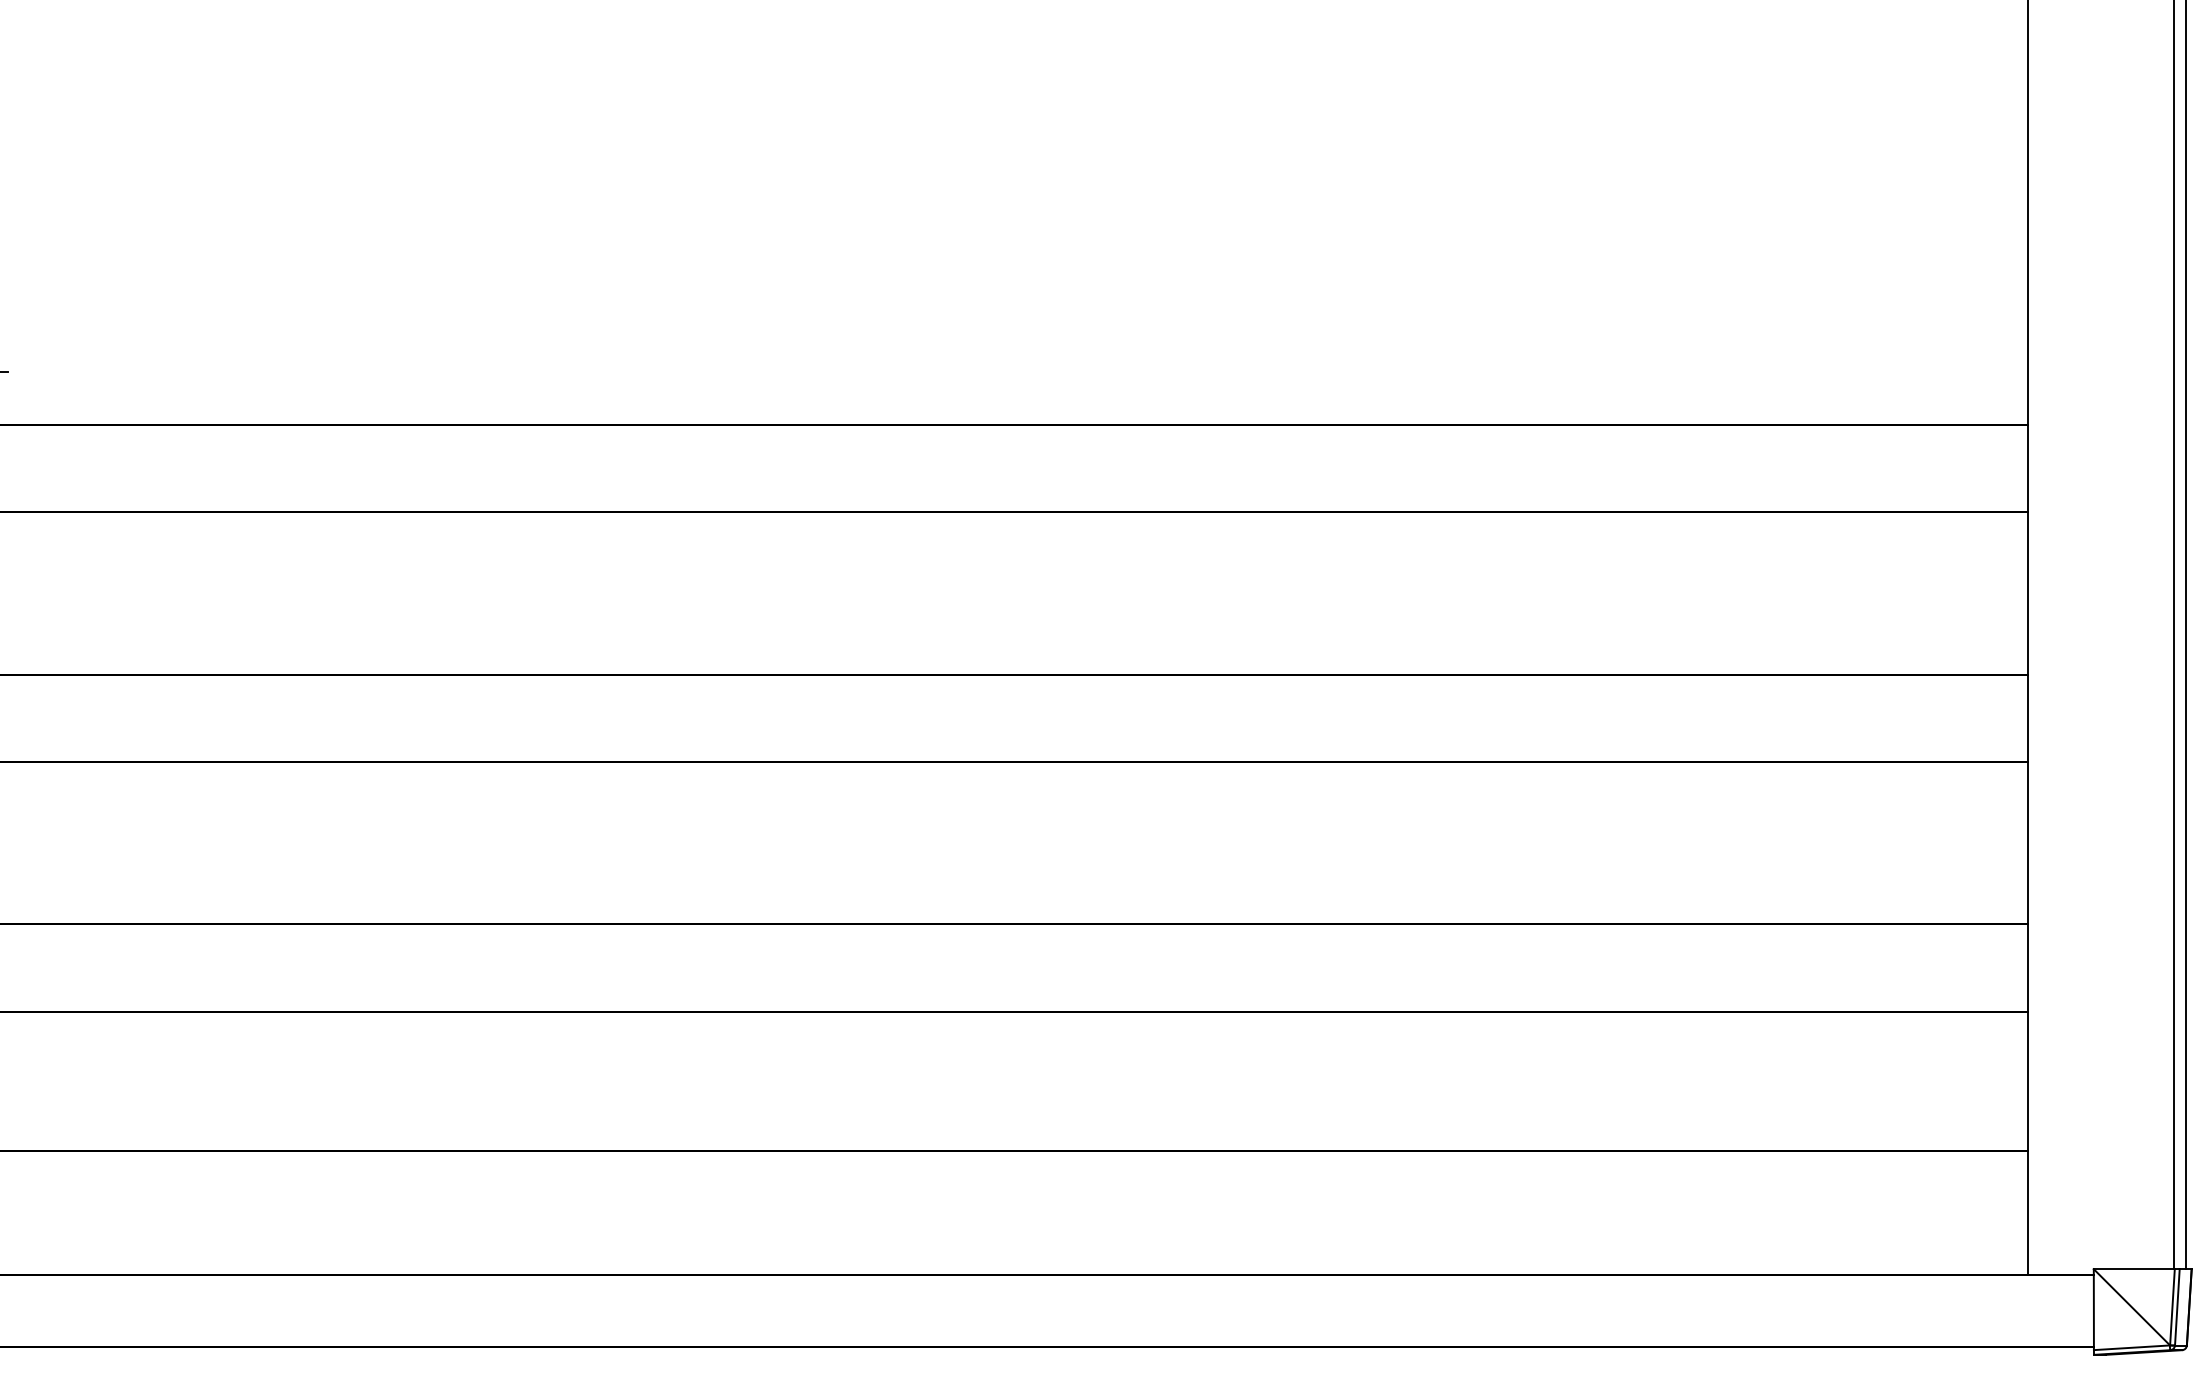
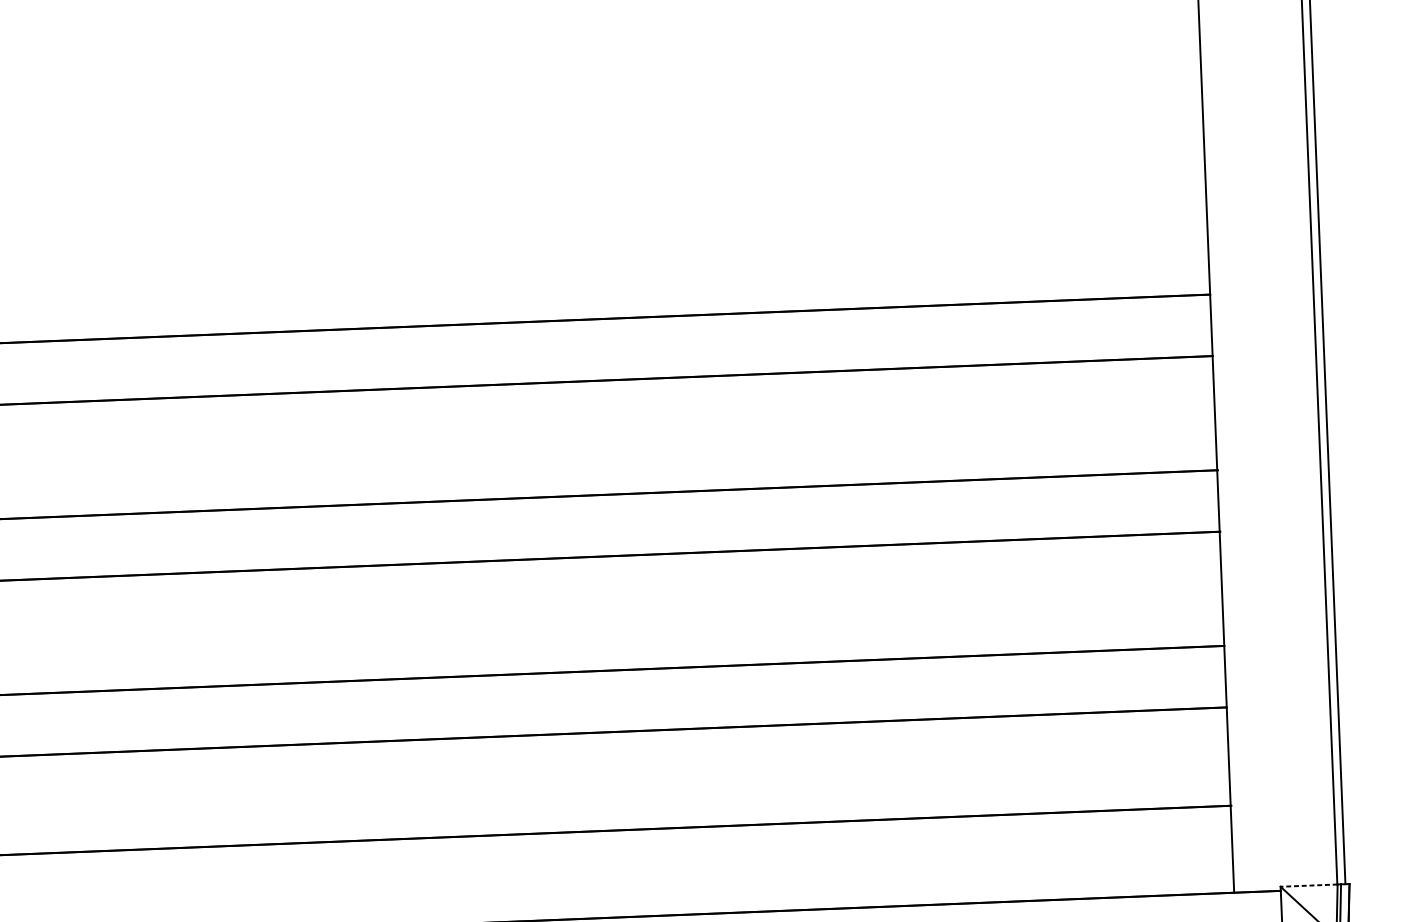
line: (2133, 1269) -> (1308, 885), solid -> dashed

